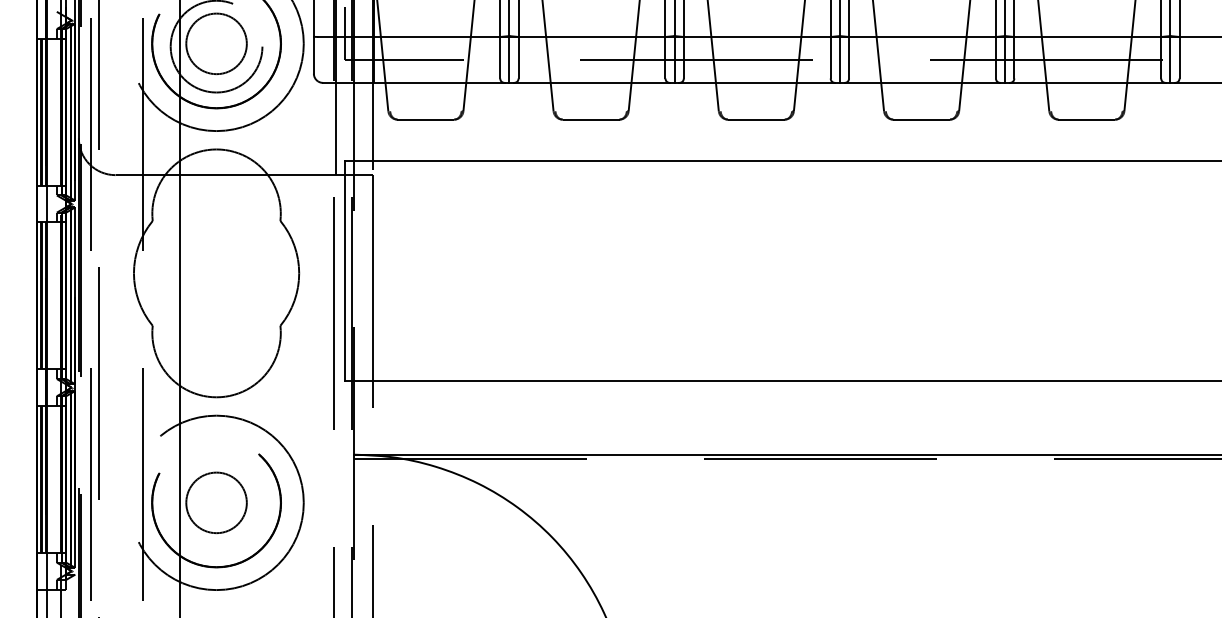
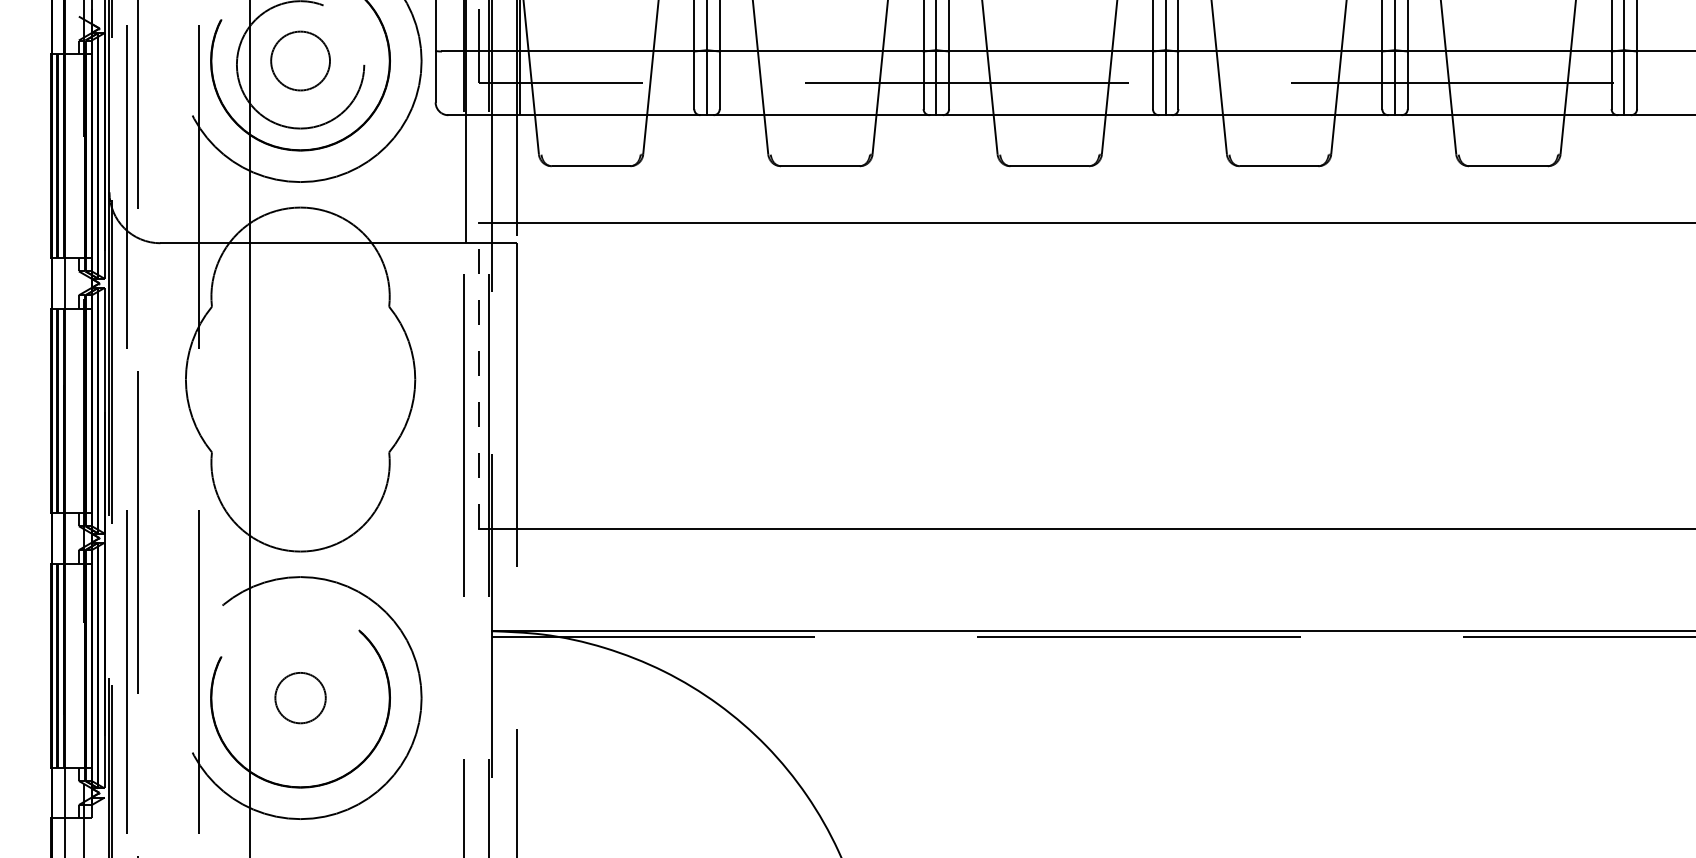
circle: (216, 43) -> (300, 60), size x0.7
line: (345, 270) -> (479, 375), solid -> dashed
circle: (216, 502) -> (300, 697), size x0.6

